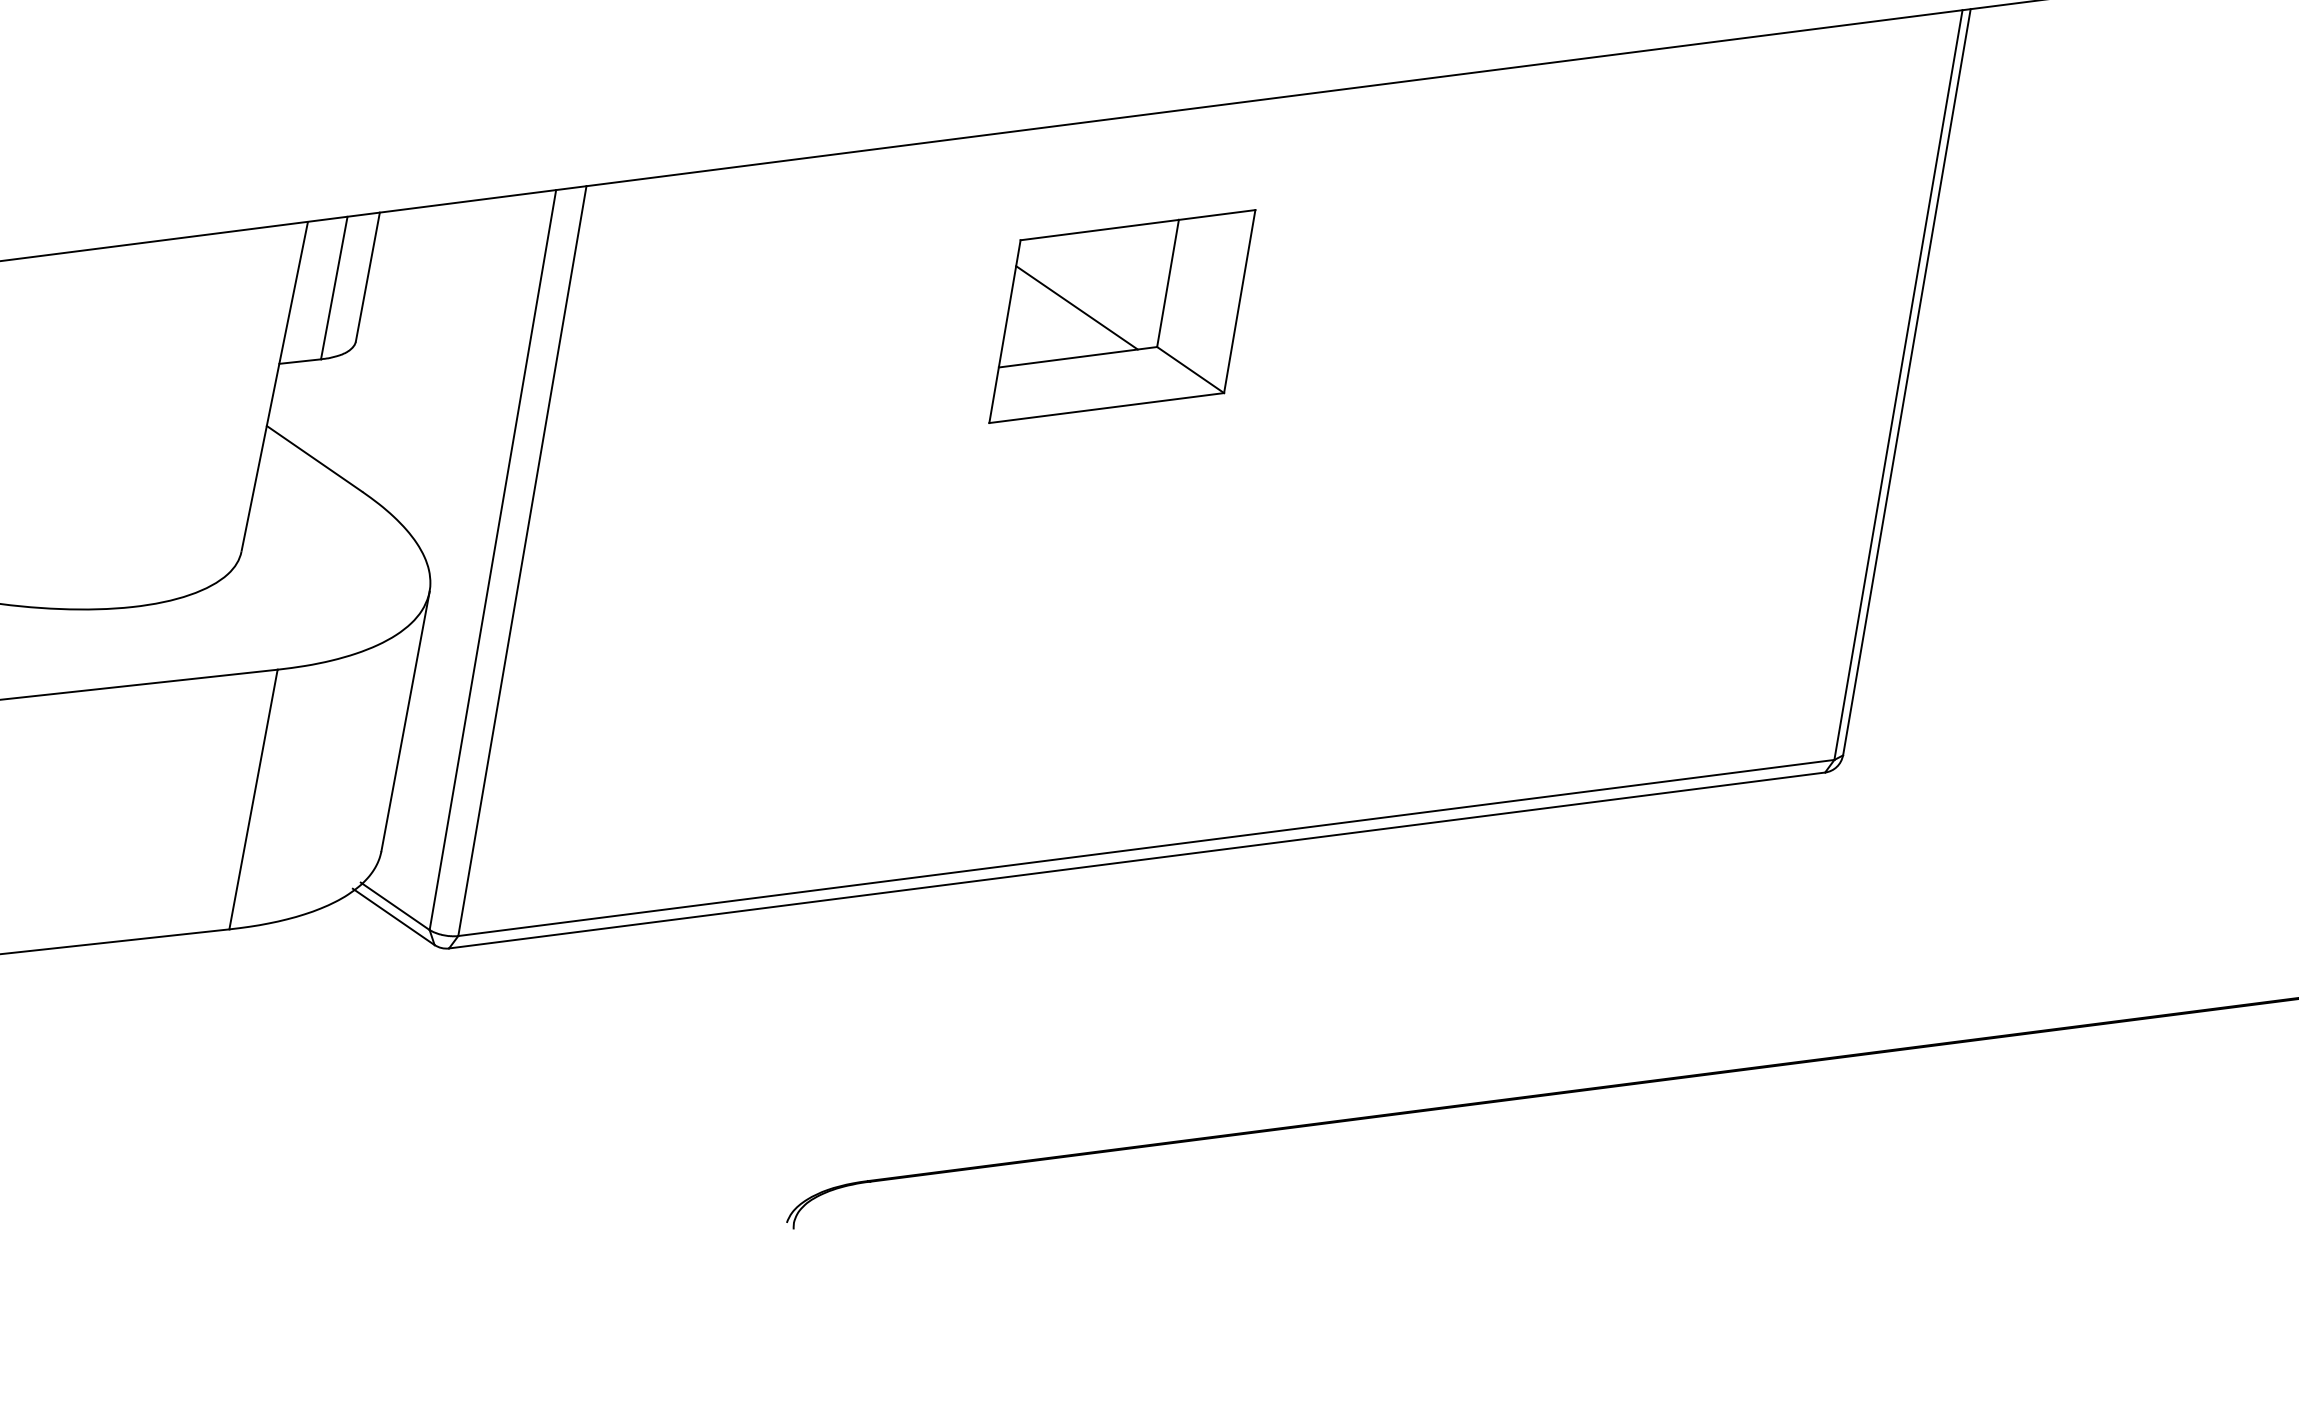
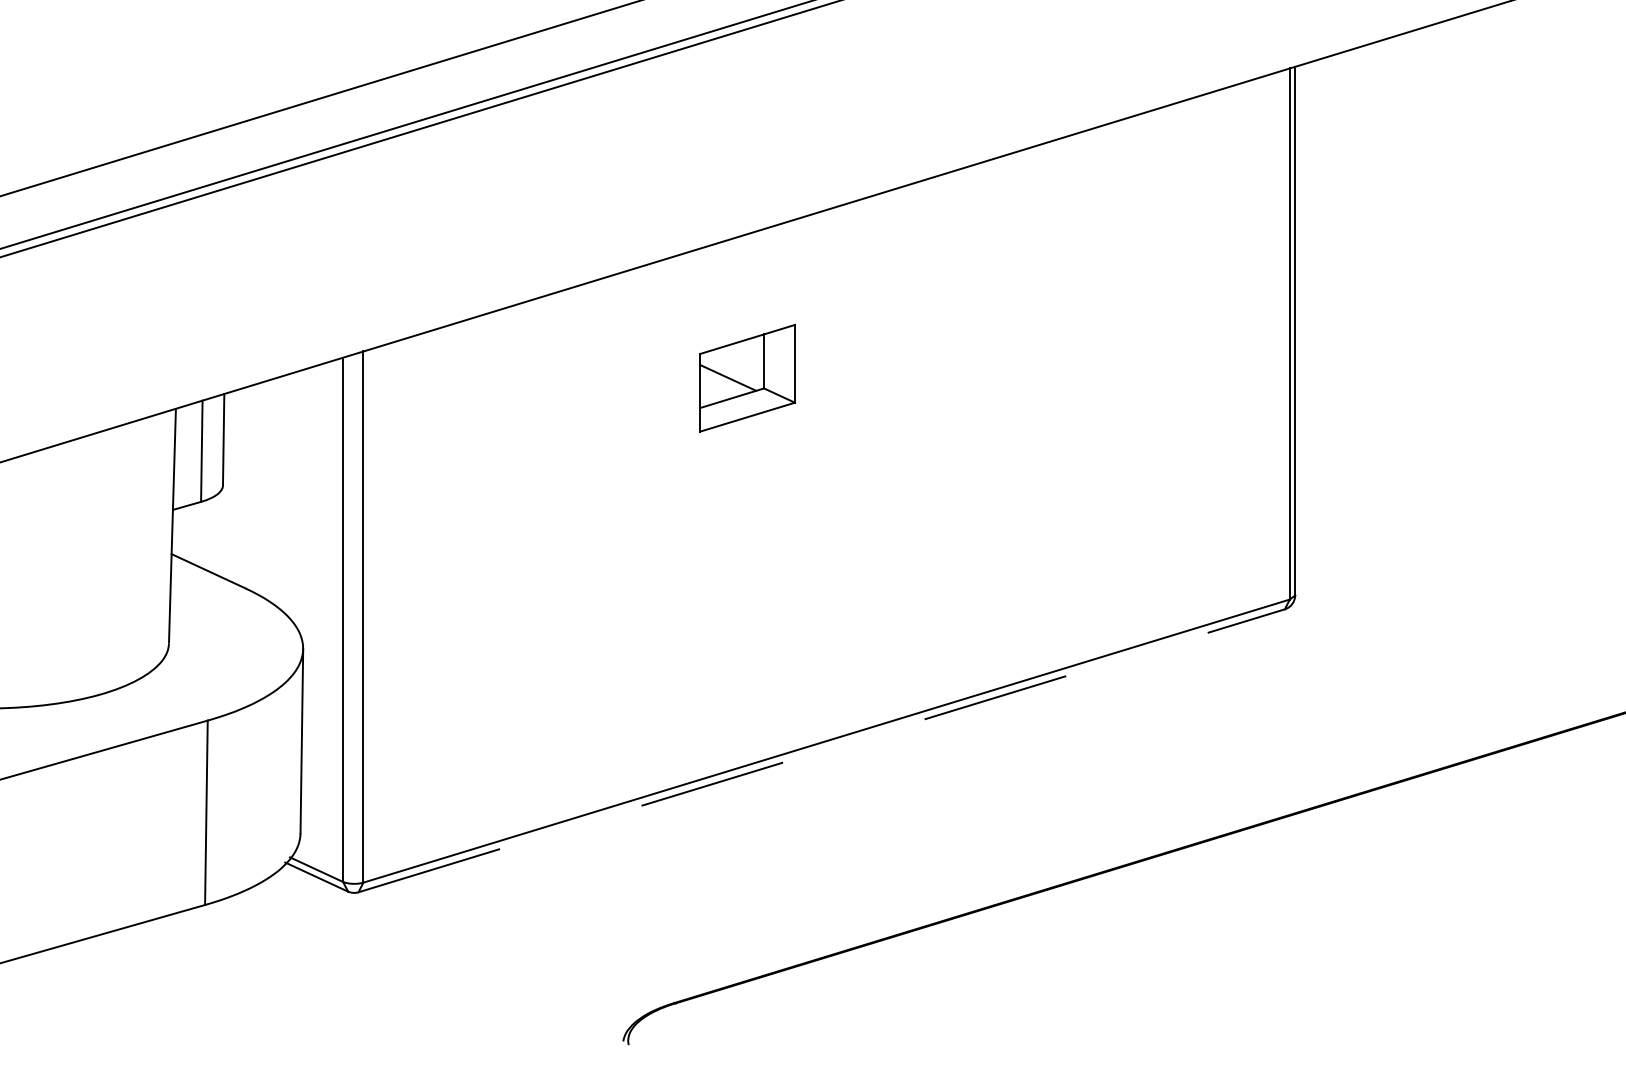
part: (1122, 316) -> (747, 378), size x0.6
line: (1138, 860) -> (822, 750), solid -> dashed

